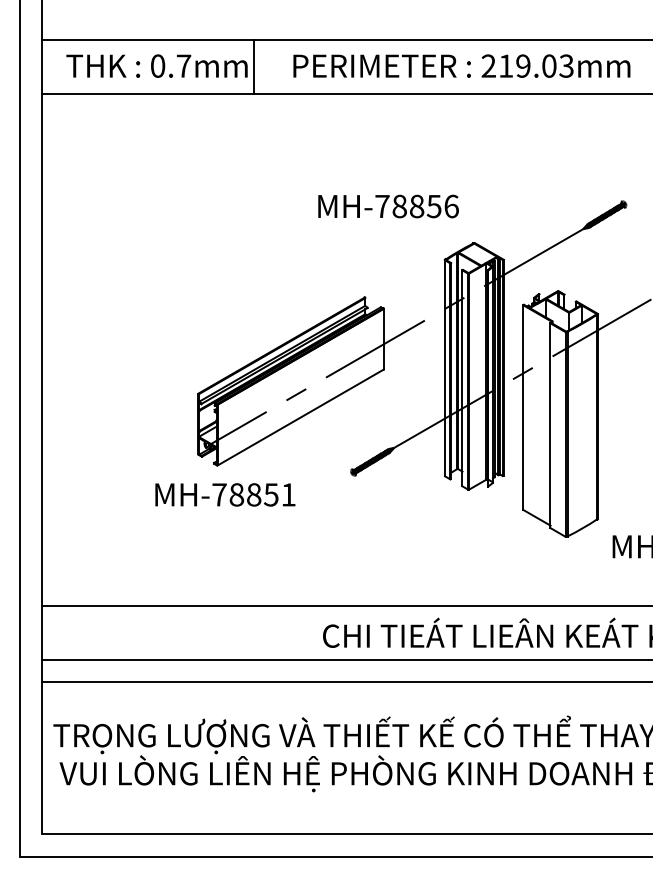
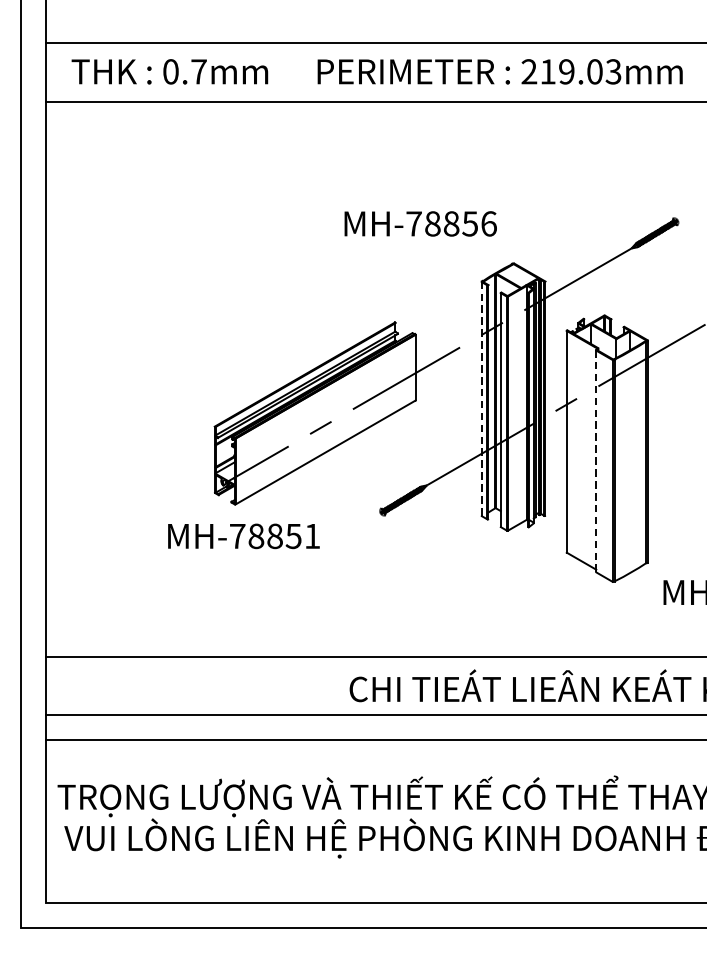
line: (254, 66) -> (275, 72), removed
line: (444, 367) -> (481, 398), solid -> dashed
line: (550, 425) -> (596, 461), solid -> dashed

